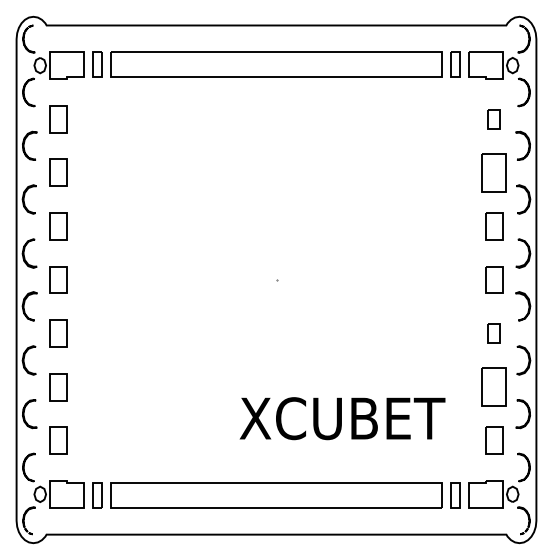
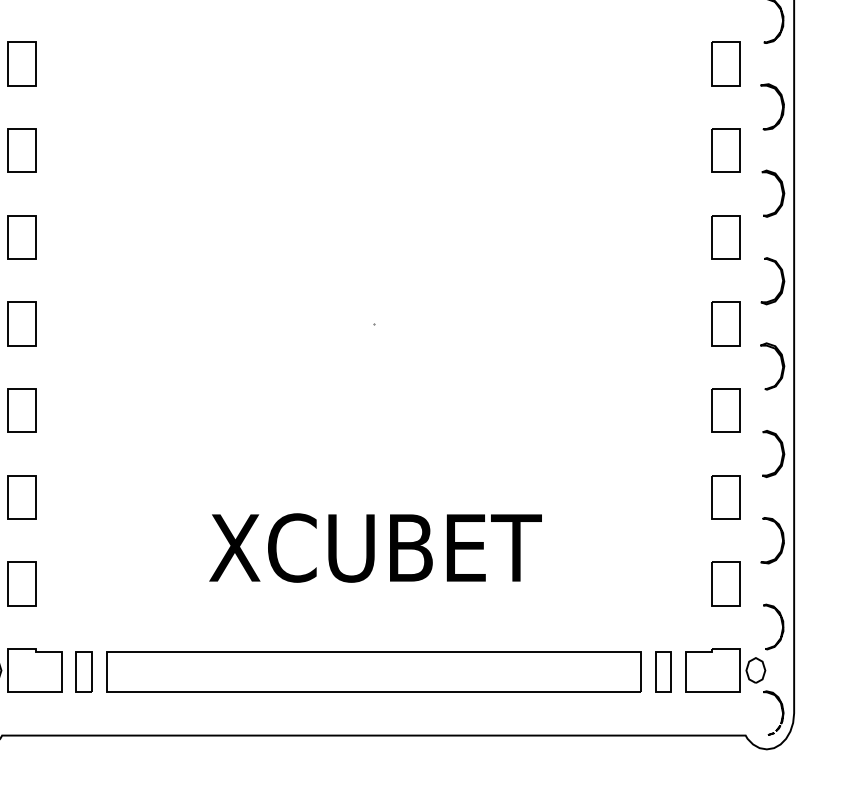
part: (494, 119) -> (726, 64), size x1.43
part: (494, 172) -> (726, 150), size x0.71
part: (494, 333) -> (726, 410), size x1.43
part: (494, 387) -> (726, 497), size x0.71
text: (342, 418) -> (375, 547), moved

